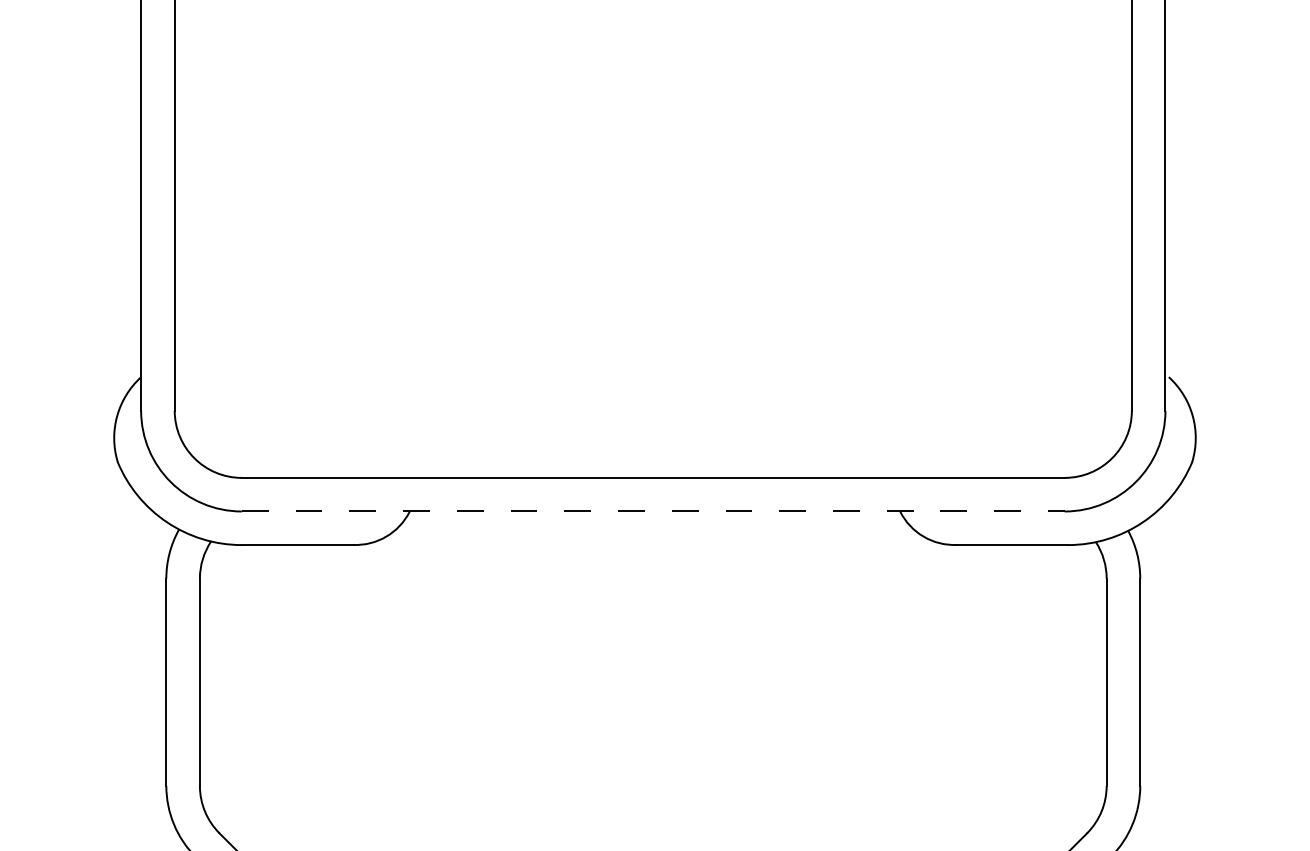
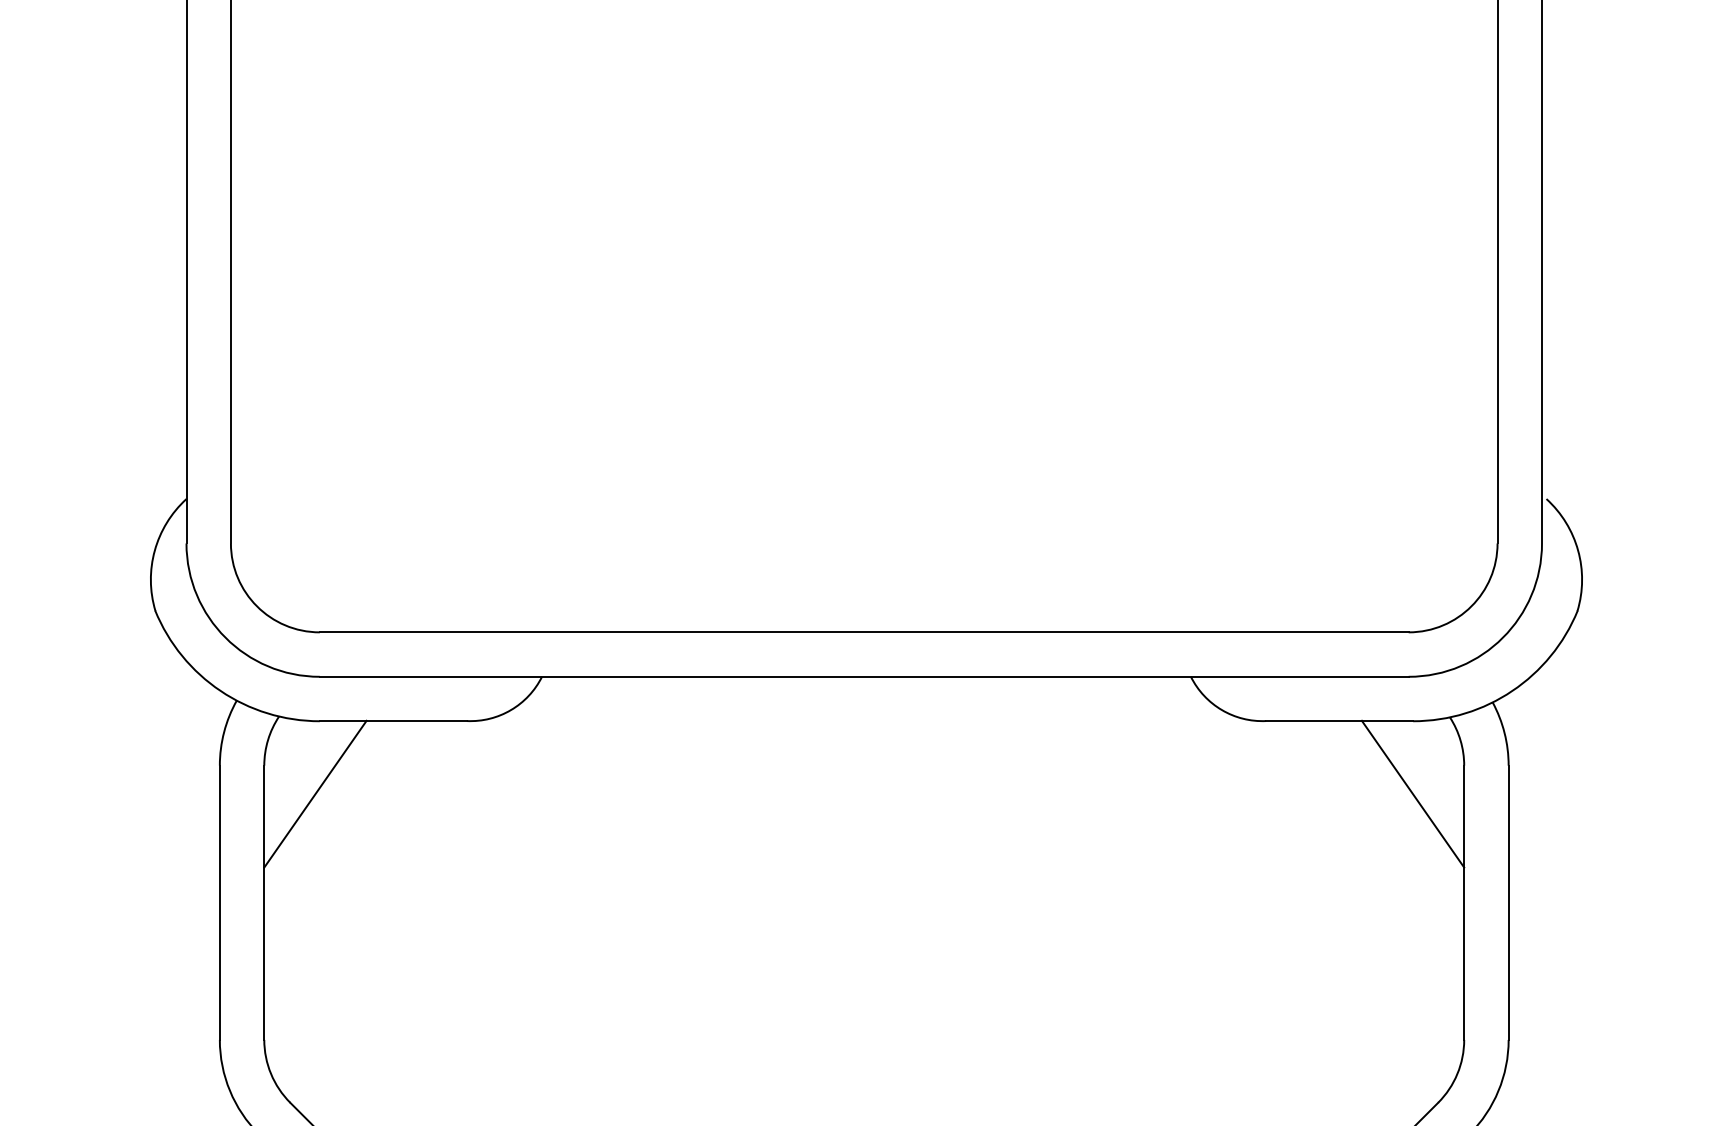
line: (653, 511) -> (864, 676), dashed -> solid
line: (238, 599) -> (315, 793), added
line: (1067, 599) -> (1412, 793), added

